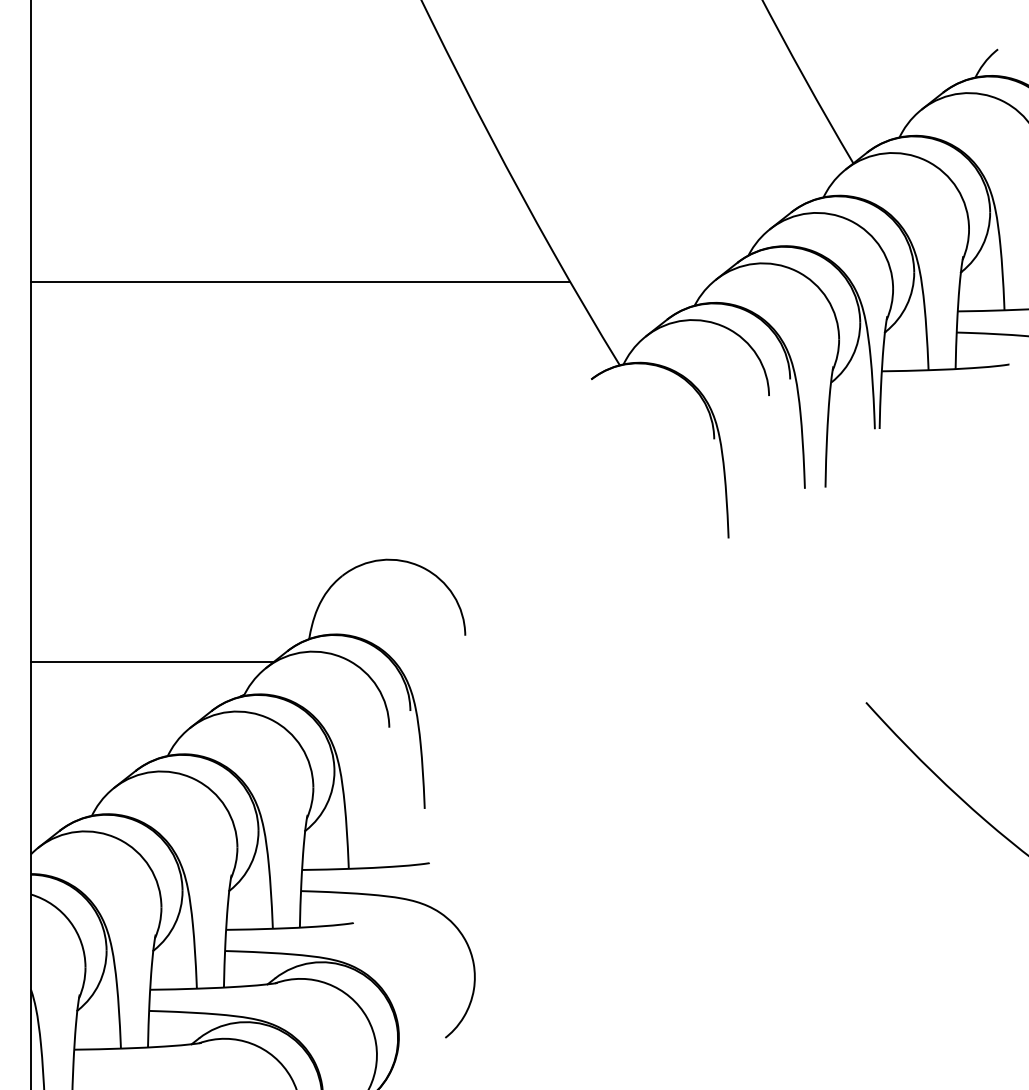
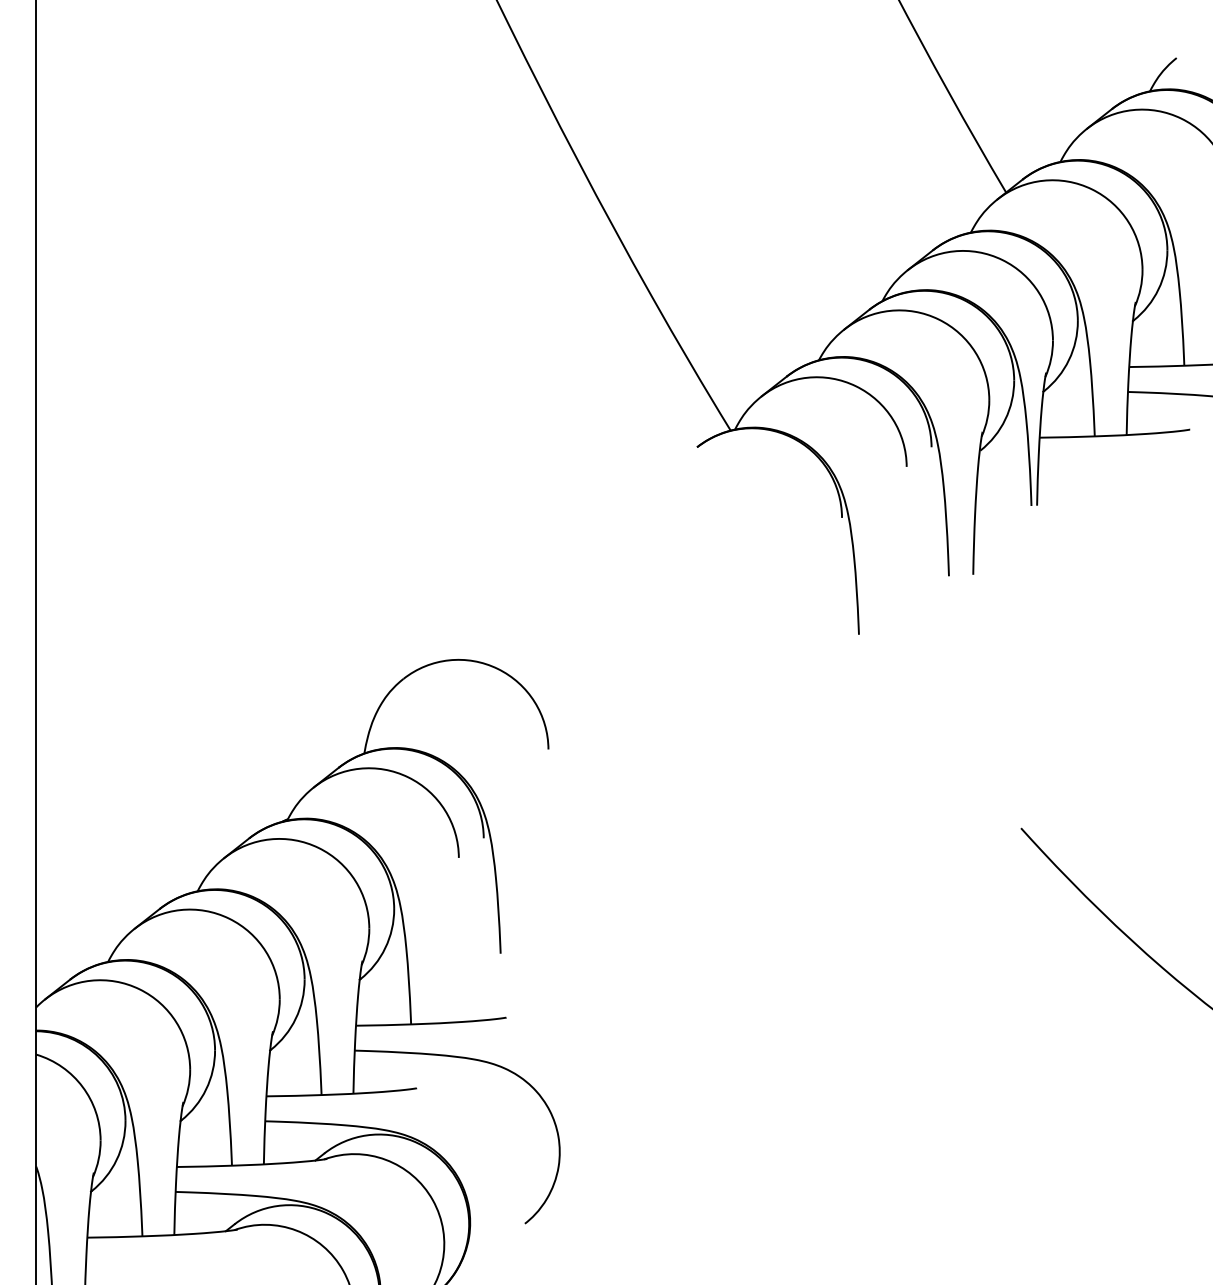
line: (300, 281) -> (354, 331), removed
line: (151, 662) -> (178, 781), removed

